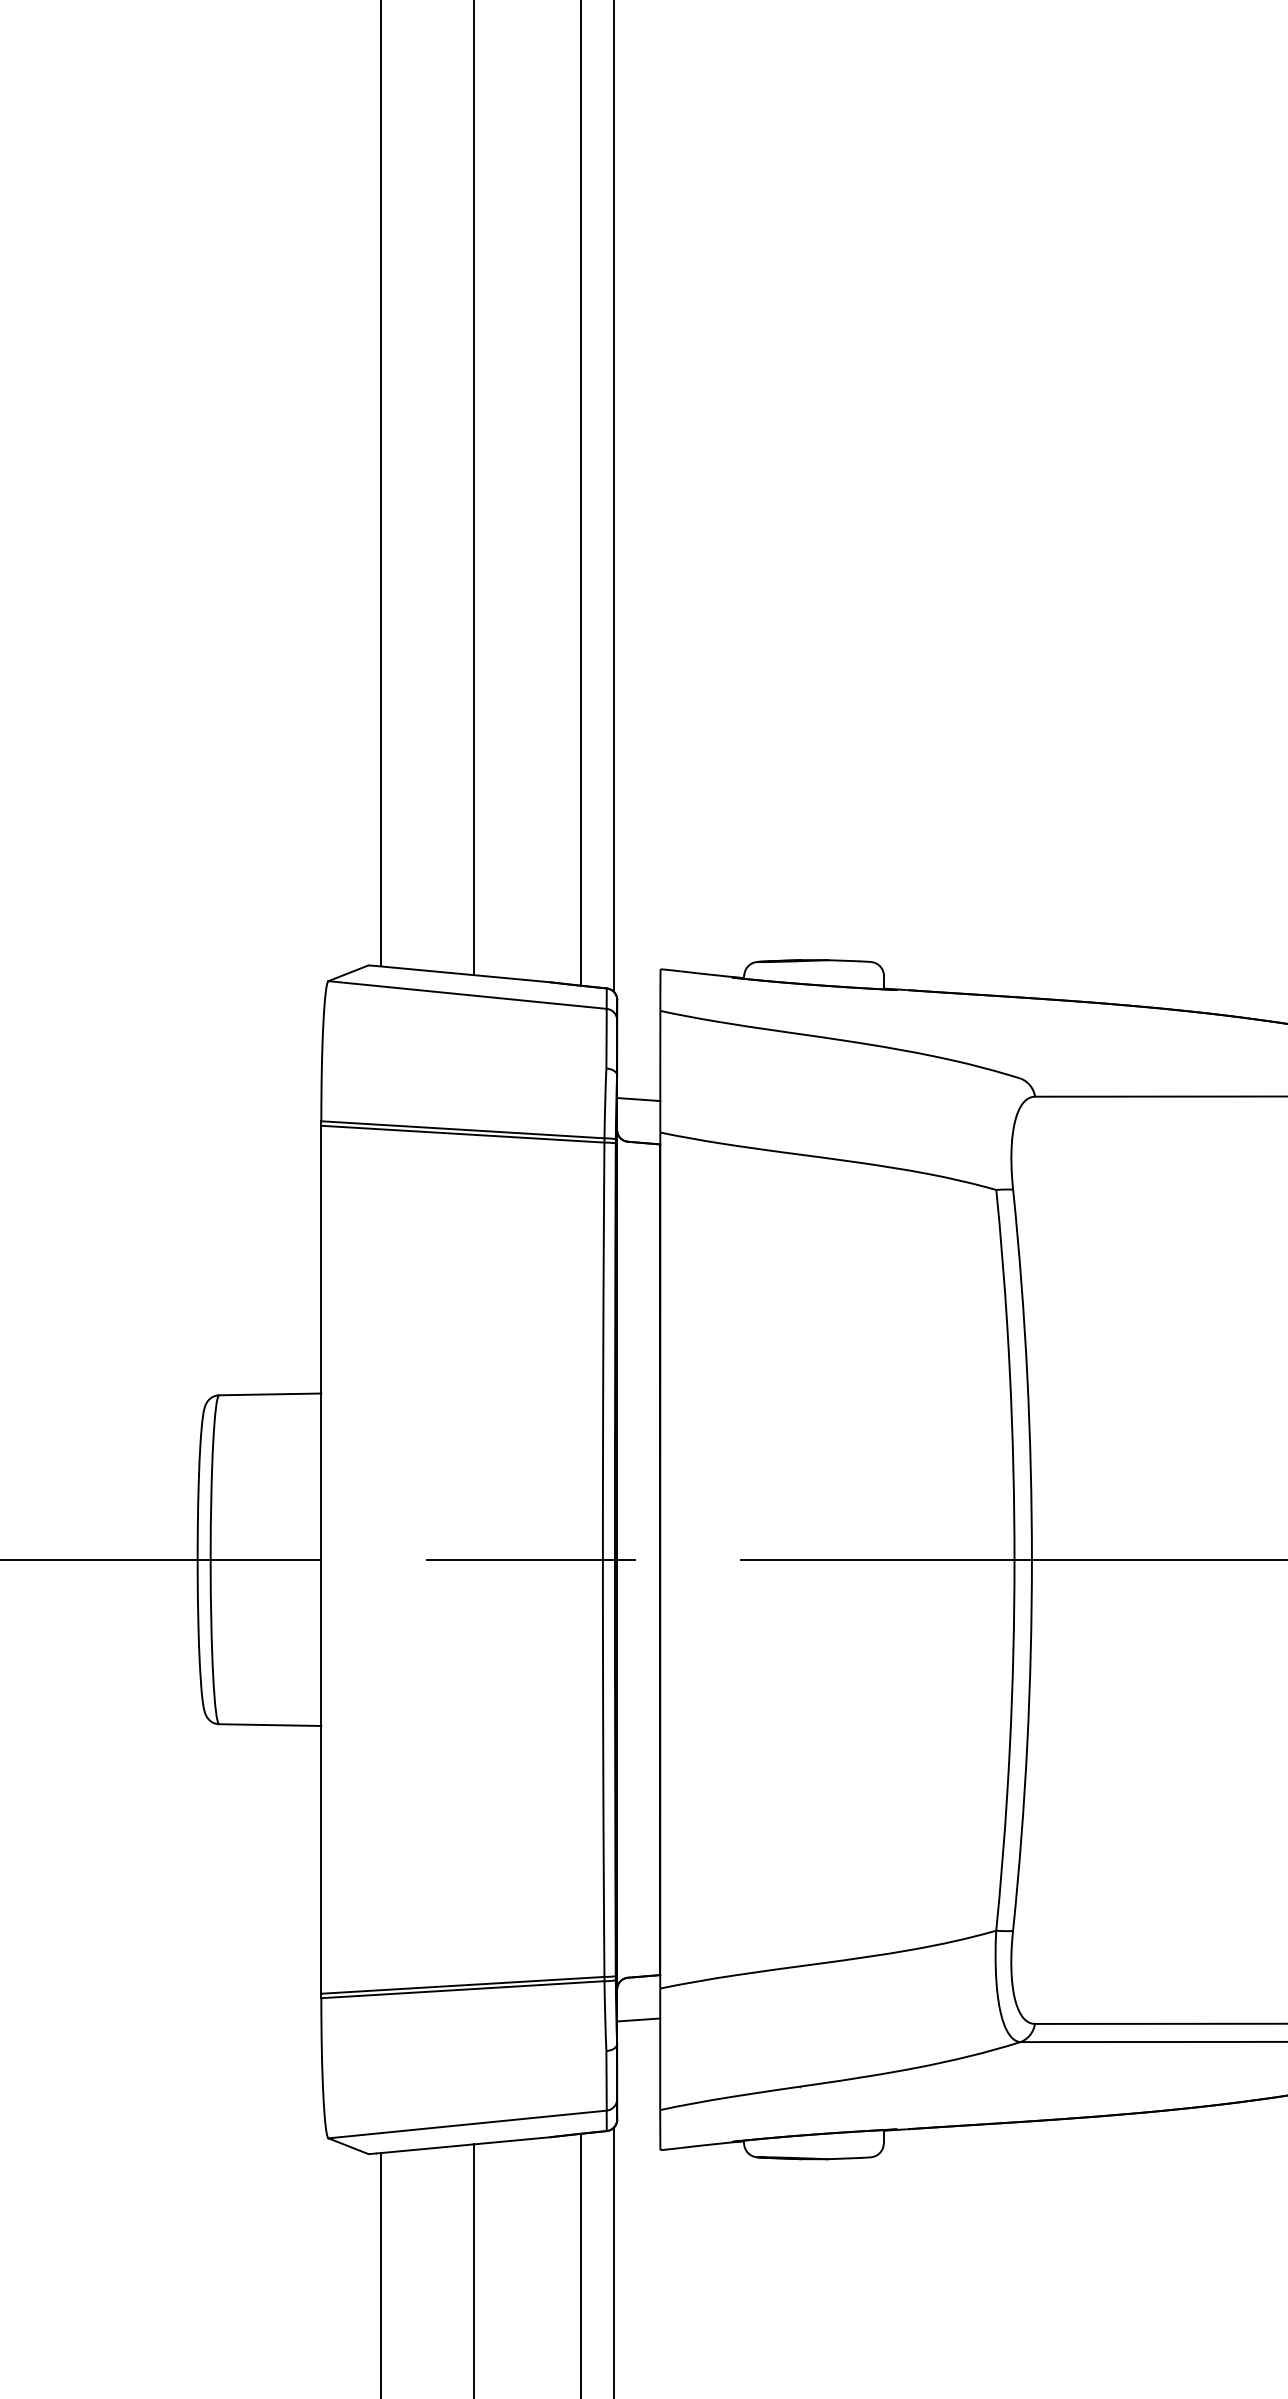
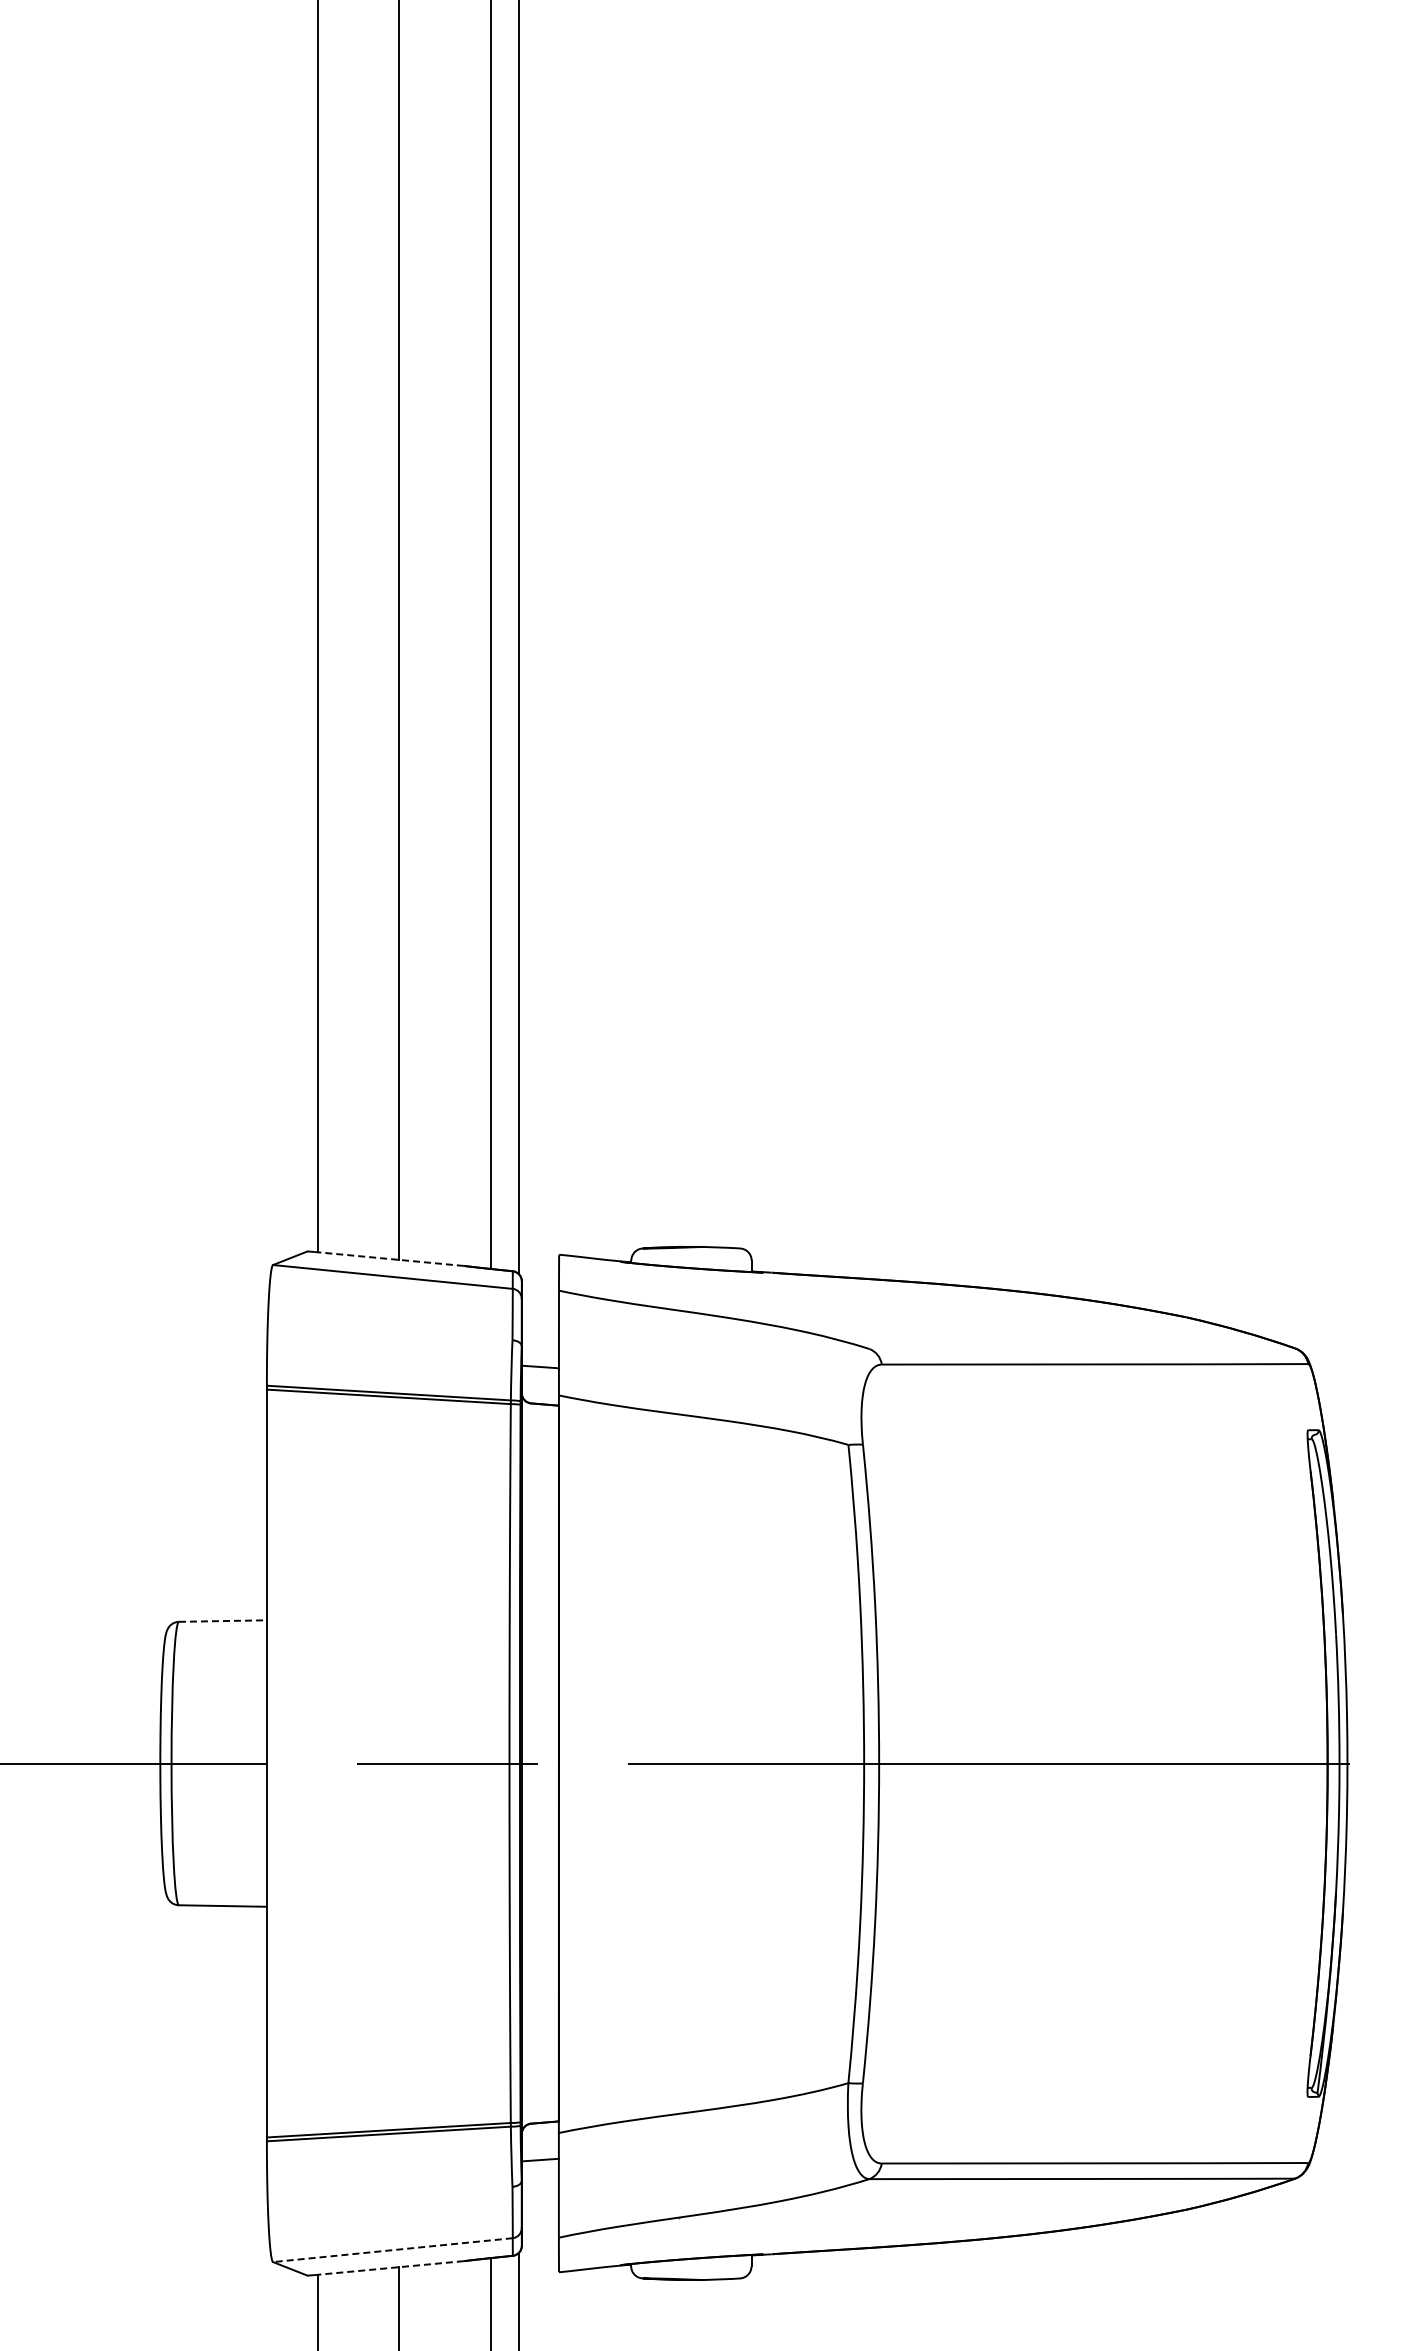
line: (463, 973) -> (389, 1258), solid -> dashed
line: (269, 1394) -> (222, 1621), solid -> dashed
line: (467, 2124) -> (392, 2250), solid -> dashed
line: (463, 2145) -> (389, 2268), solid -> dashed

